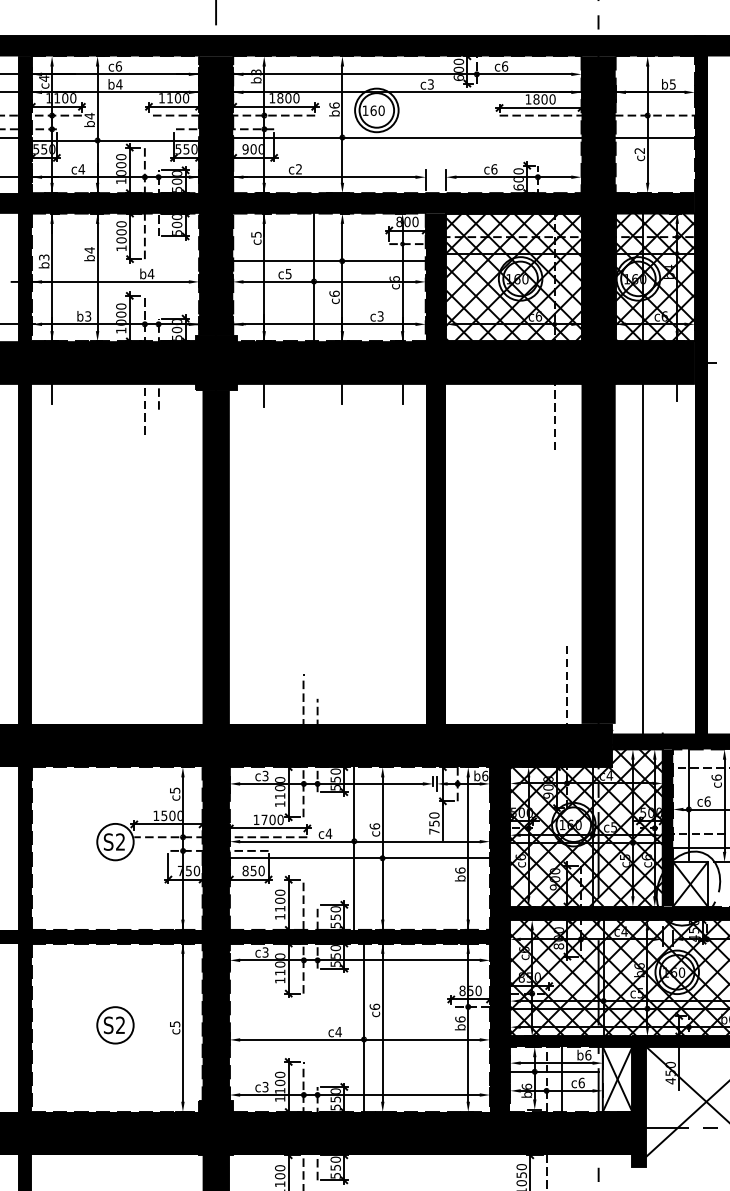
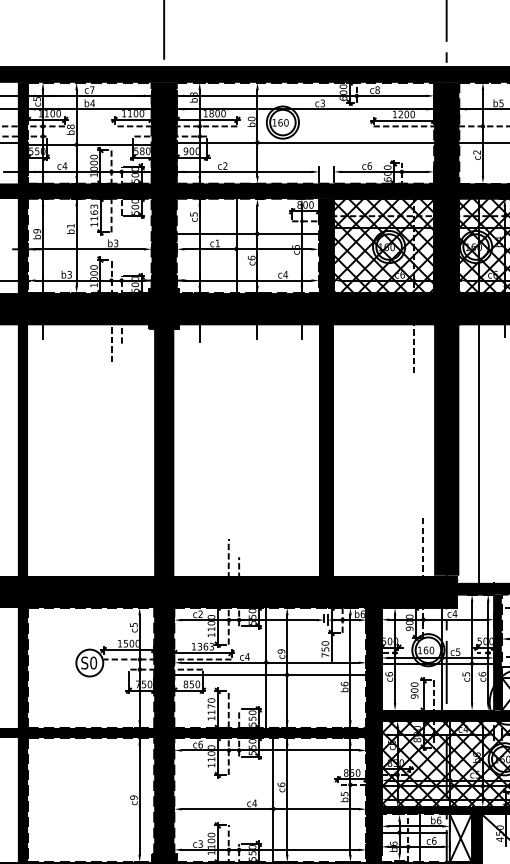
text: (118, 66) -> (92, 90), c6 -> c7
text: (505, 66) -> (377, 90), c6 -> c8
text: (44, 78) -> (37, 99), c4 -> c5
text: (536, 99) -> (400, 114), 1800 -> 1200
text: (334, 105) -> (251, 118), b6 -> b0
text: (89, 115) -> (70, 126), b4 -> b8
text: (186, 149) -> (142, 151), 550 -> 580
text: (121, 232) -> (94, 212), 1000 -> 1163
text: (89, 250) -> (70, 226), b4 -> b1
text: (44, 257) -> (37, 231), b3 -> b9
text: (150, 273) -> (115, 243), b4 -> b3
text: (288, 274) -> (217, 243), c5 -> c1
text: (380, 316) -> (285, 274), c3 -> c4
text: (265, 776) -> (200, 614), c3 -> c2
text: (272, 819) -> (205, 646), 1700 -> 1363
text: (374, 826) -> (281, 651), c6 -> c9
hatch: (586, 827) -> (437, 652), removed
text: (120, 841) -> (93, 662), S2 -> S0
text: (280, 900) -> (211, 706), 1100 -> 1170
text: (265, 952) -> (200, 744), c3 -> c6
text: (460, 1019) -> (344, 794), b6 -> b5
text: (174, 1024) -> (133, 797), c5 -> c9
part: (115, 1025) -> (89, 798), removed

